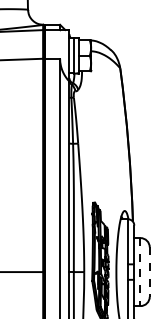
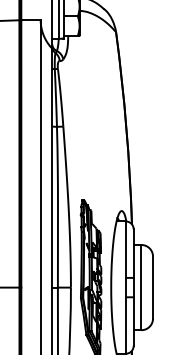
line: (140, 272) -> (141, 288), dashed -> solid
line: (149, 272) -> (152, 288), dashed -> solid

